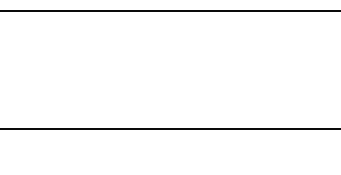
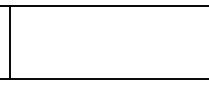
line: (17, 69) -> (10, 42), added

